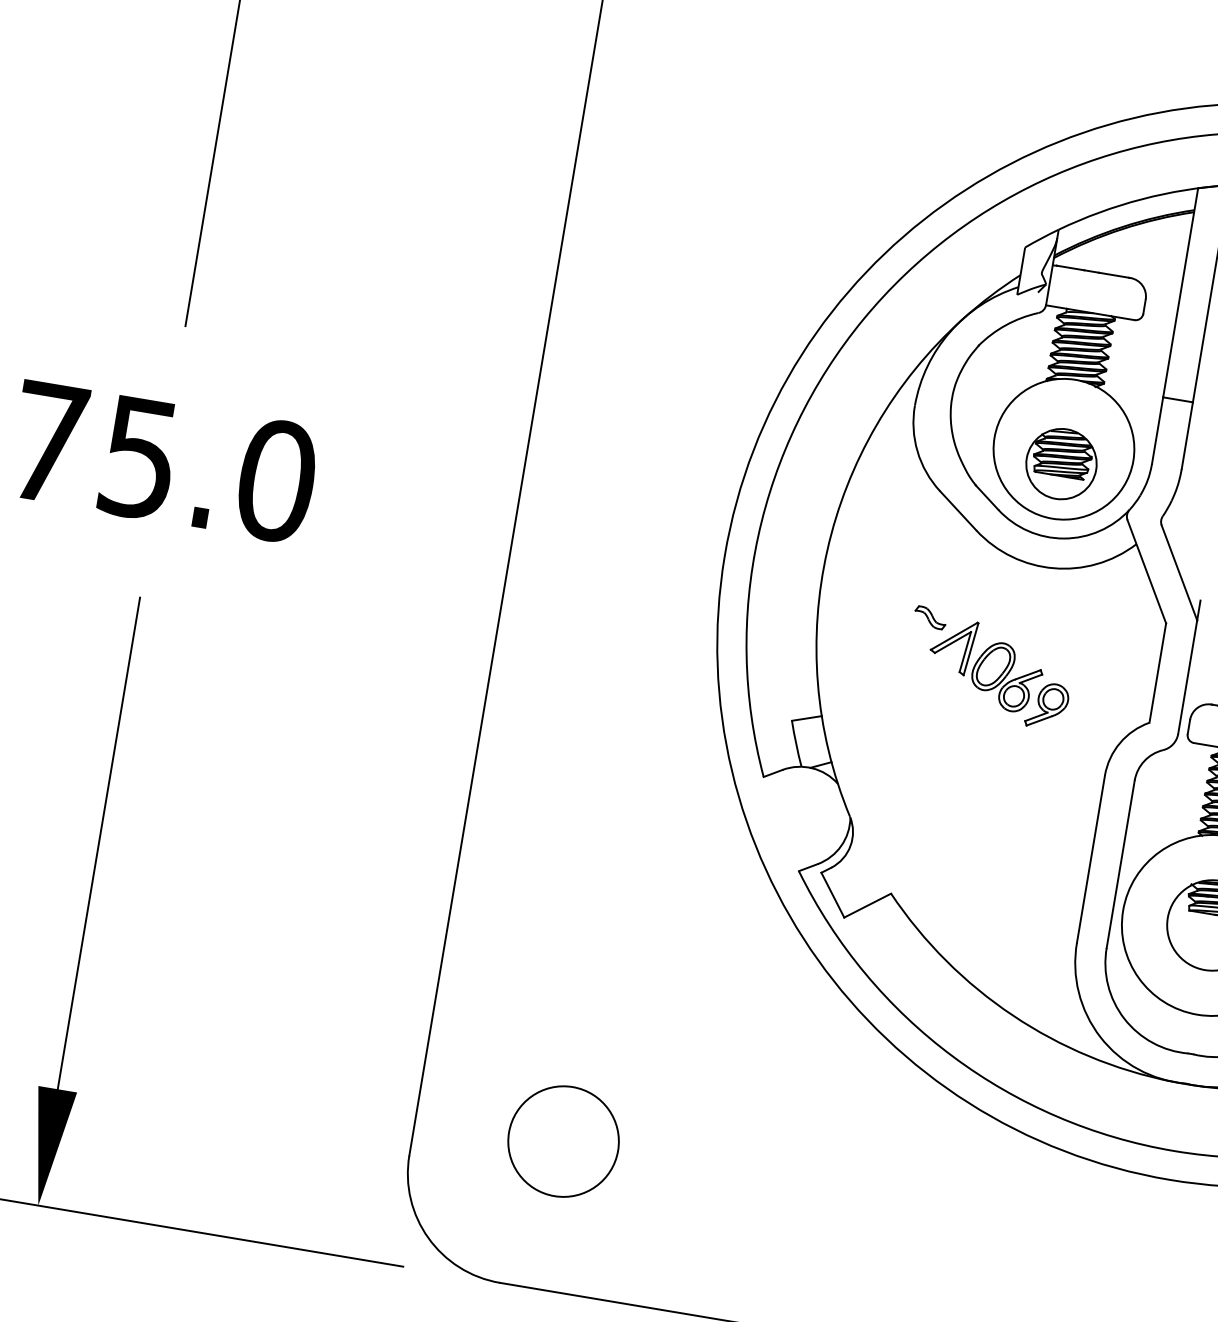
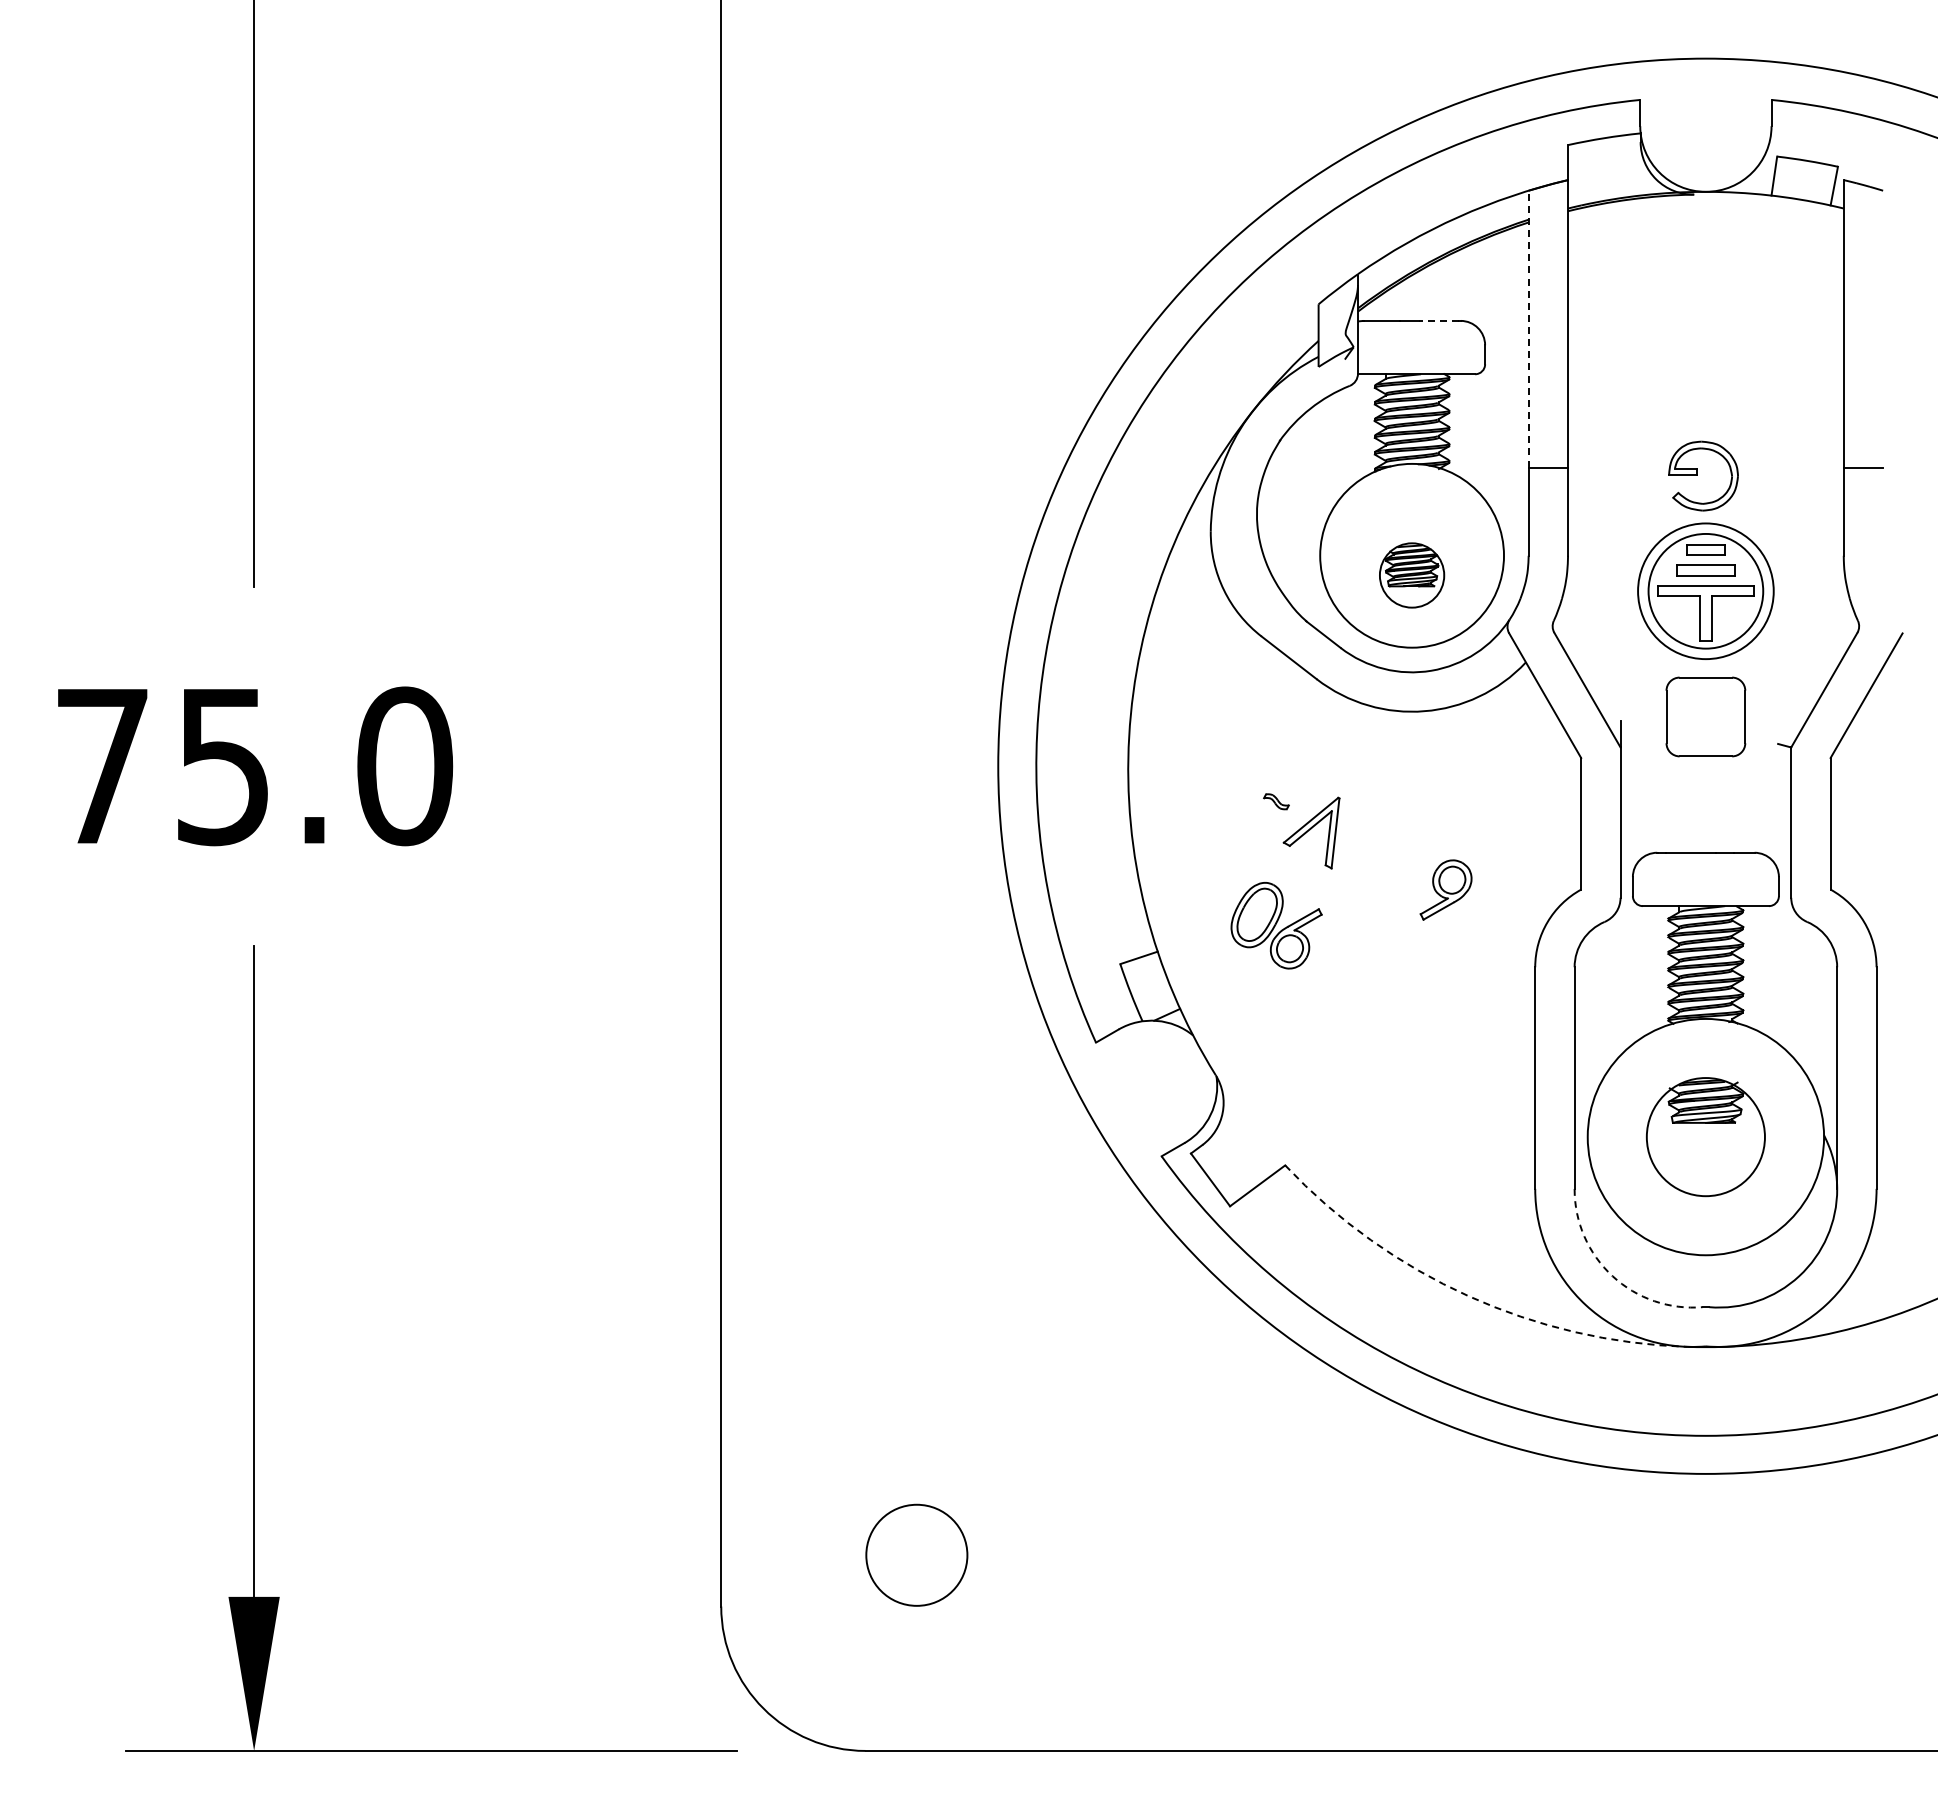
line: (1113, 274) -> (1438, 320), solid -> dashed
line: (1180, 292) -> (1528, 328), solid -> dashed
part: (1061, 464) -> (1411, 575), size x0.7
part: (930, 617) -> (1276, 801), size x0.6
part: (1006, 677) -> (1276, 925), moved
arc: (1012, 1015) -> (1468, 1296), solid -> dashed
arc: (1124, 1018) -> (1612, 1276), solid -> dashed
circle: (563, 1141) -> (916, 1555), size x0.7

